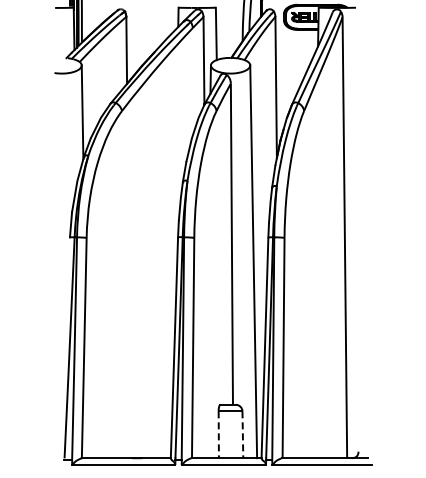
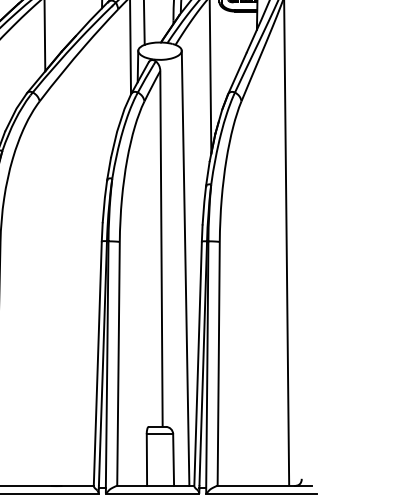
line: (218, 435) -> (146, 460), dashed -> solid
line: (242, 435) -> (173, 460), dashed -> solid

